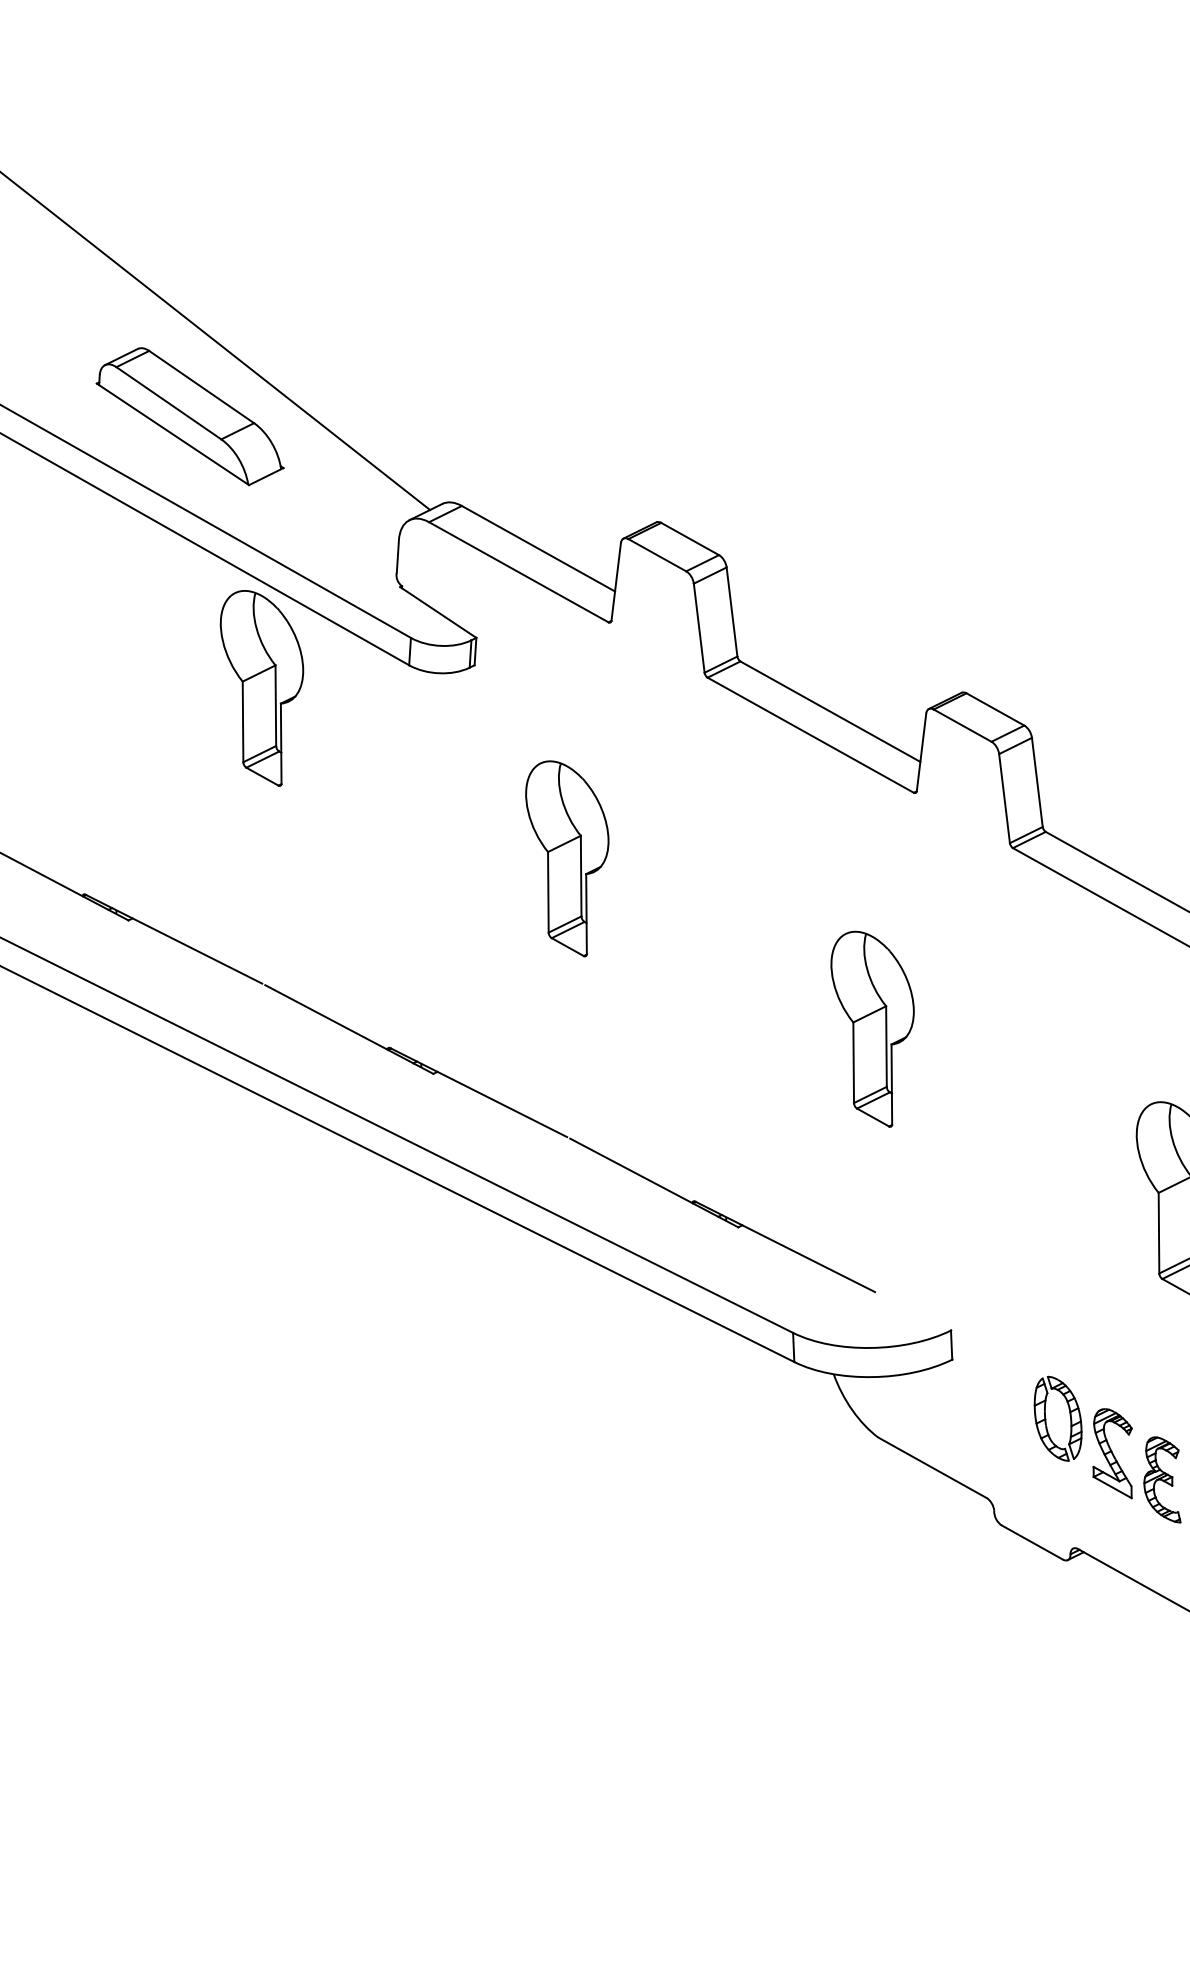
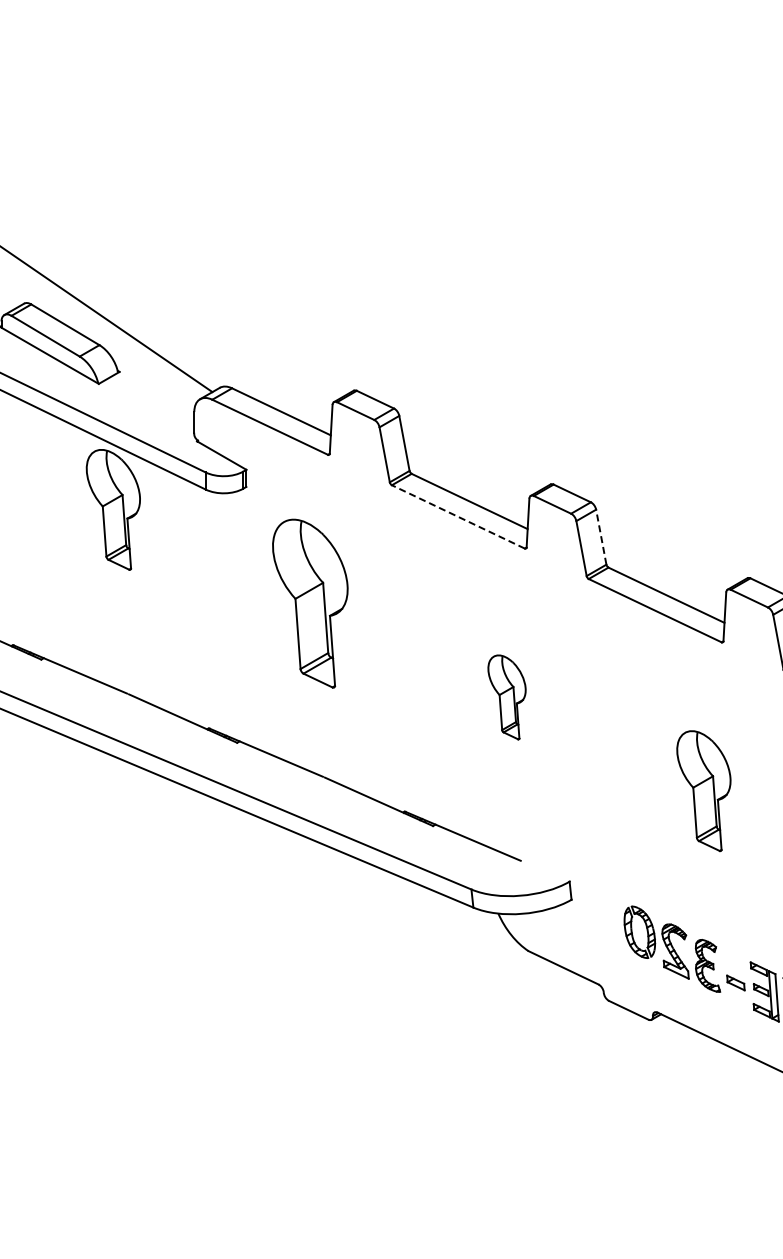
line: (810, 734) -> (458, 516), solid -> dashed
line: (1037, 782) -> (601, 537), solid -> dashed
part: (563, 858) -> (309, 603), size x1.4
part: (869, 1029) -> (506, 697), size x0.7

